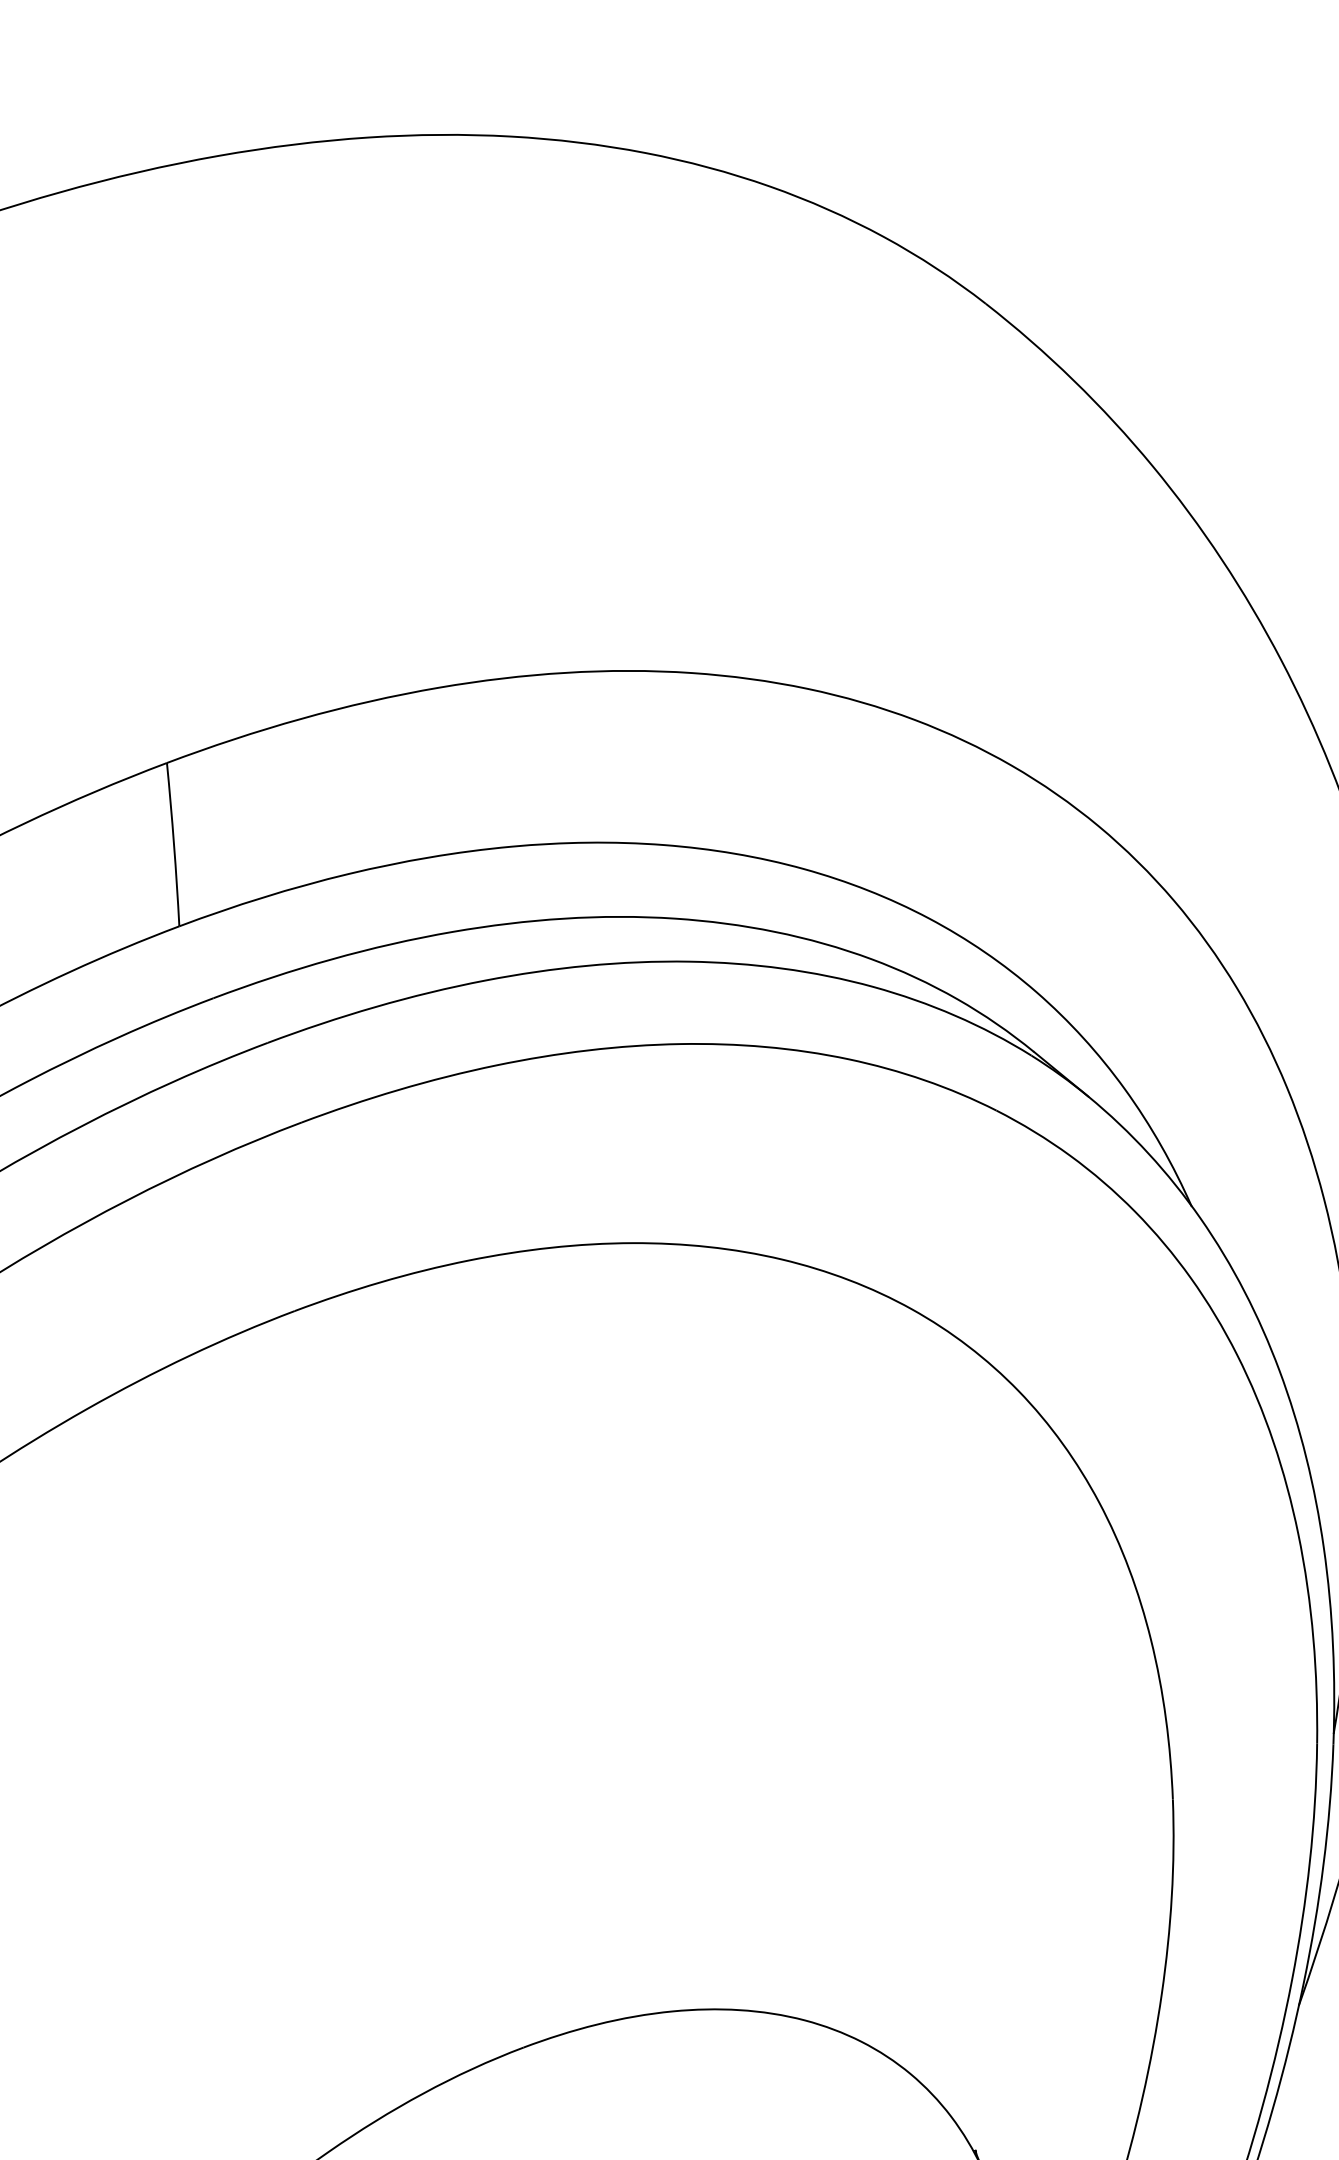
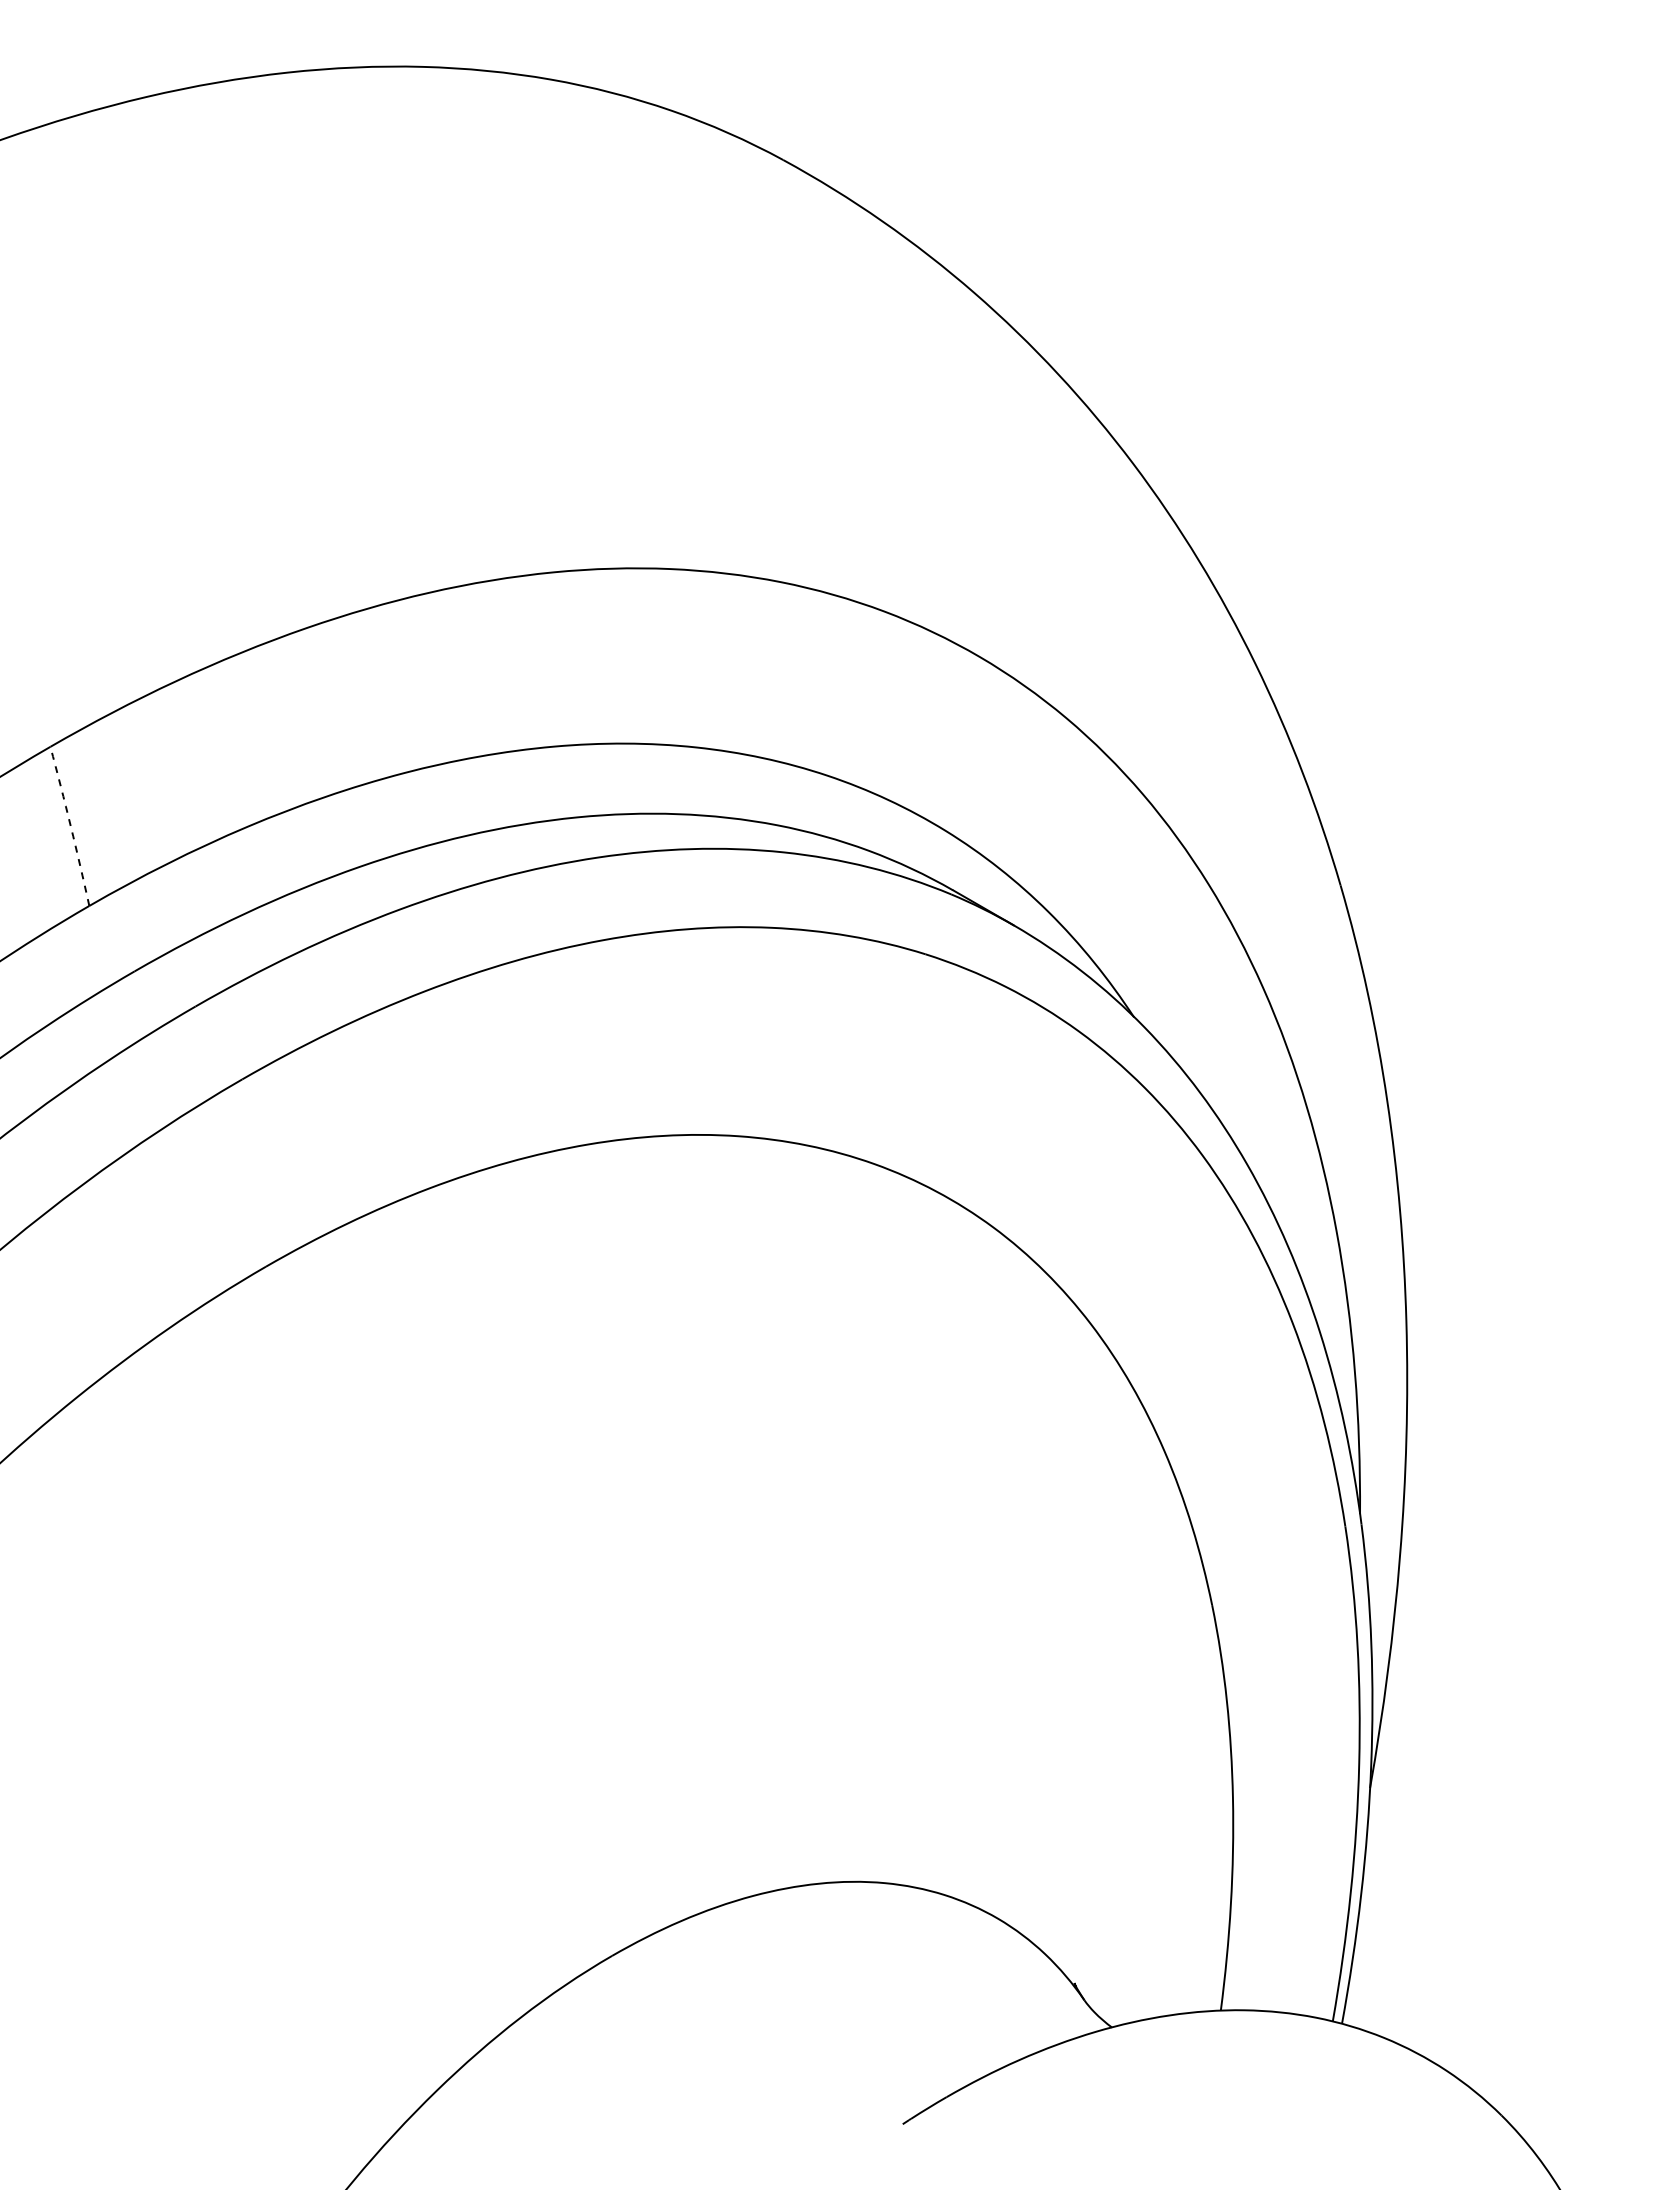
arc: (173, 844) -> (70, 826), solid -> dashed

